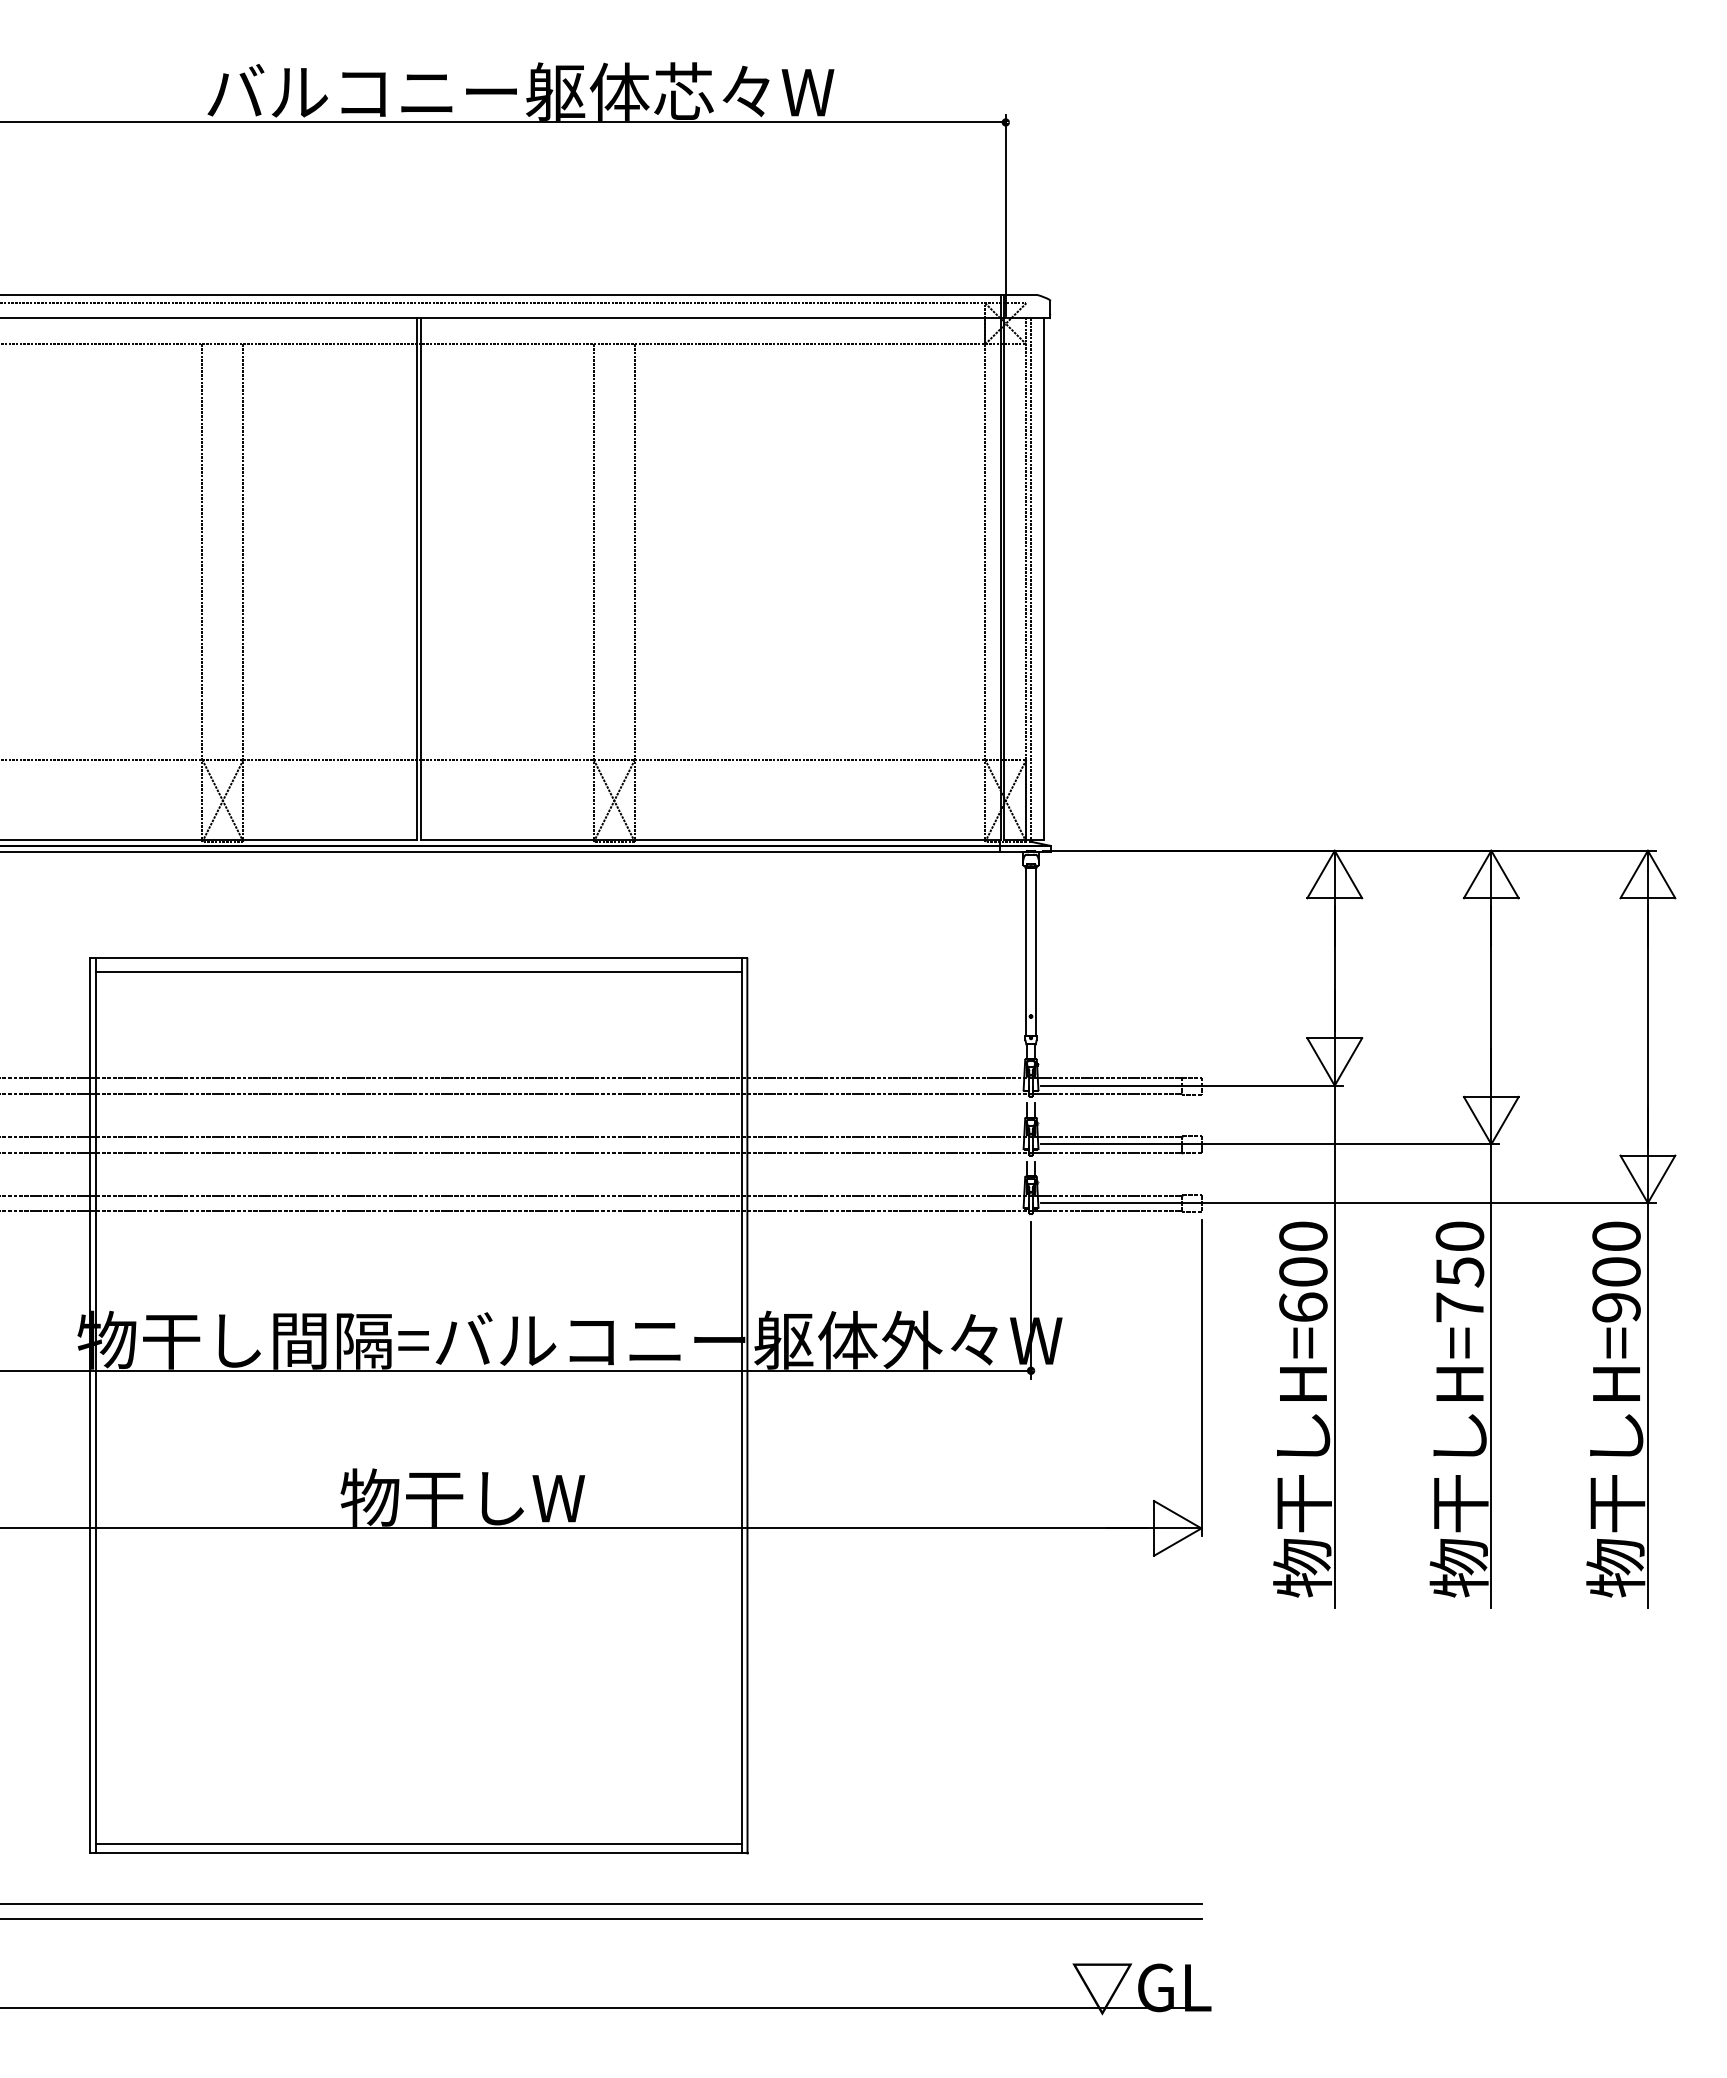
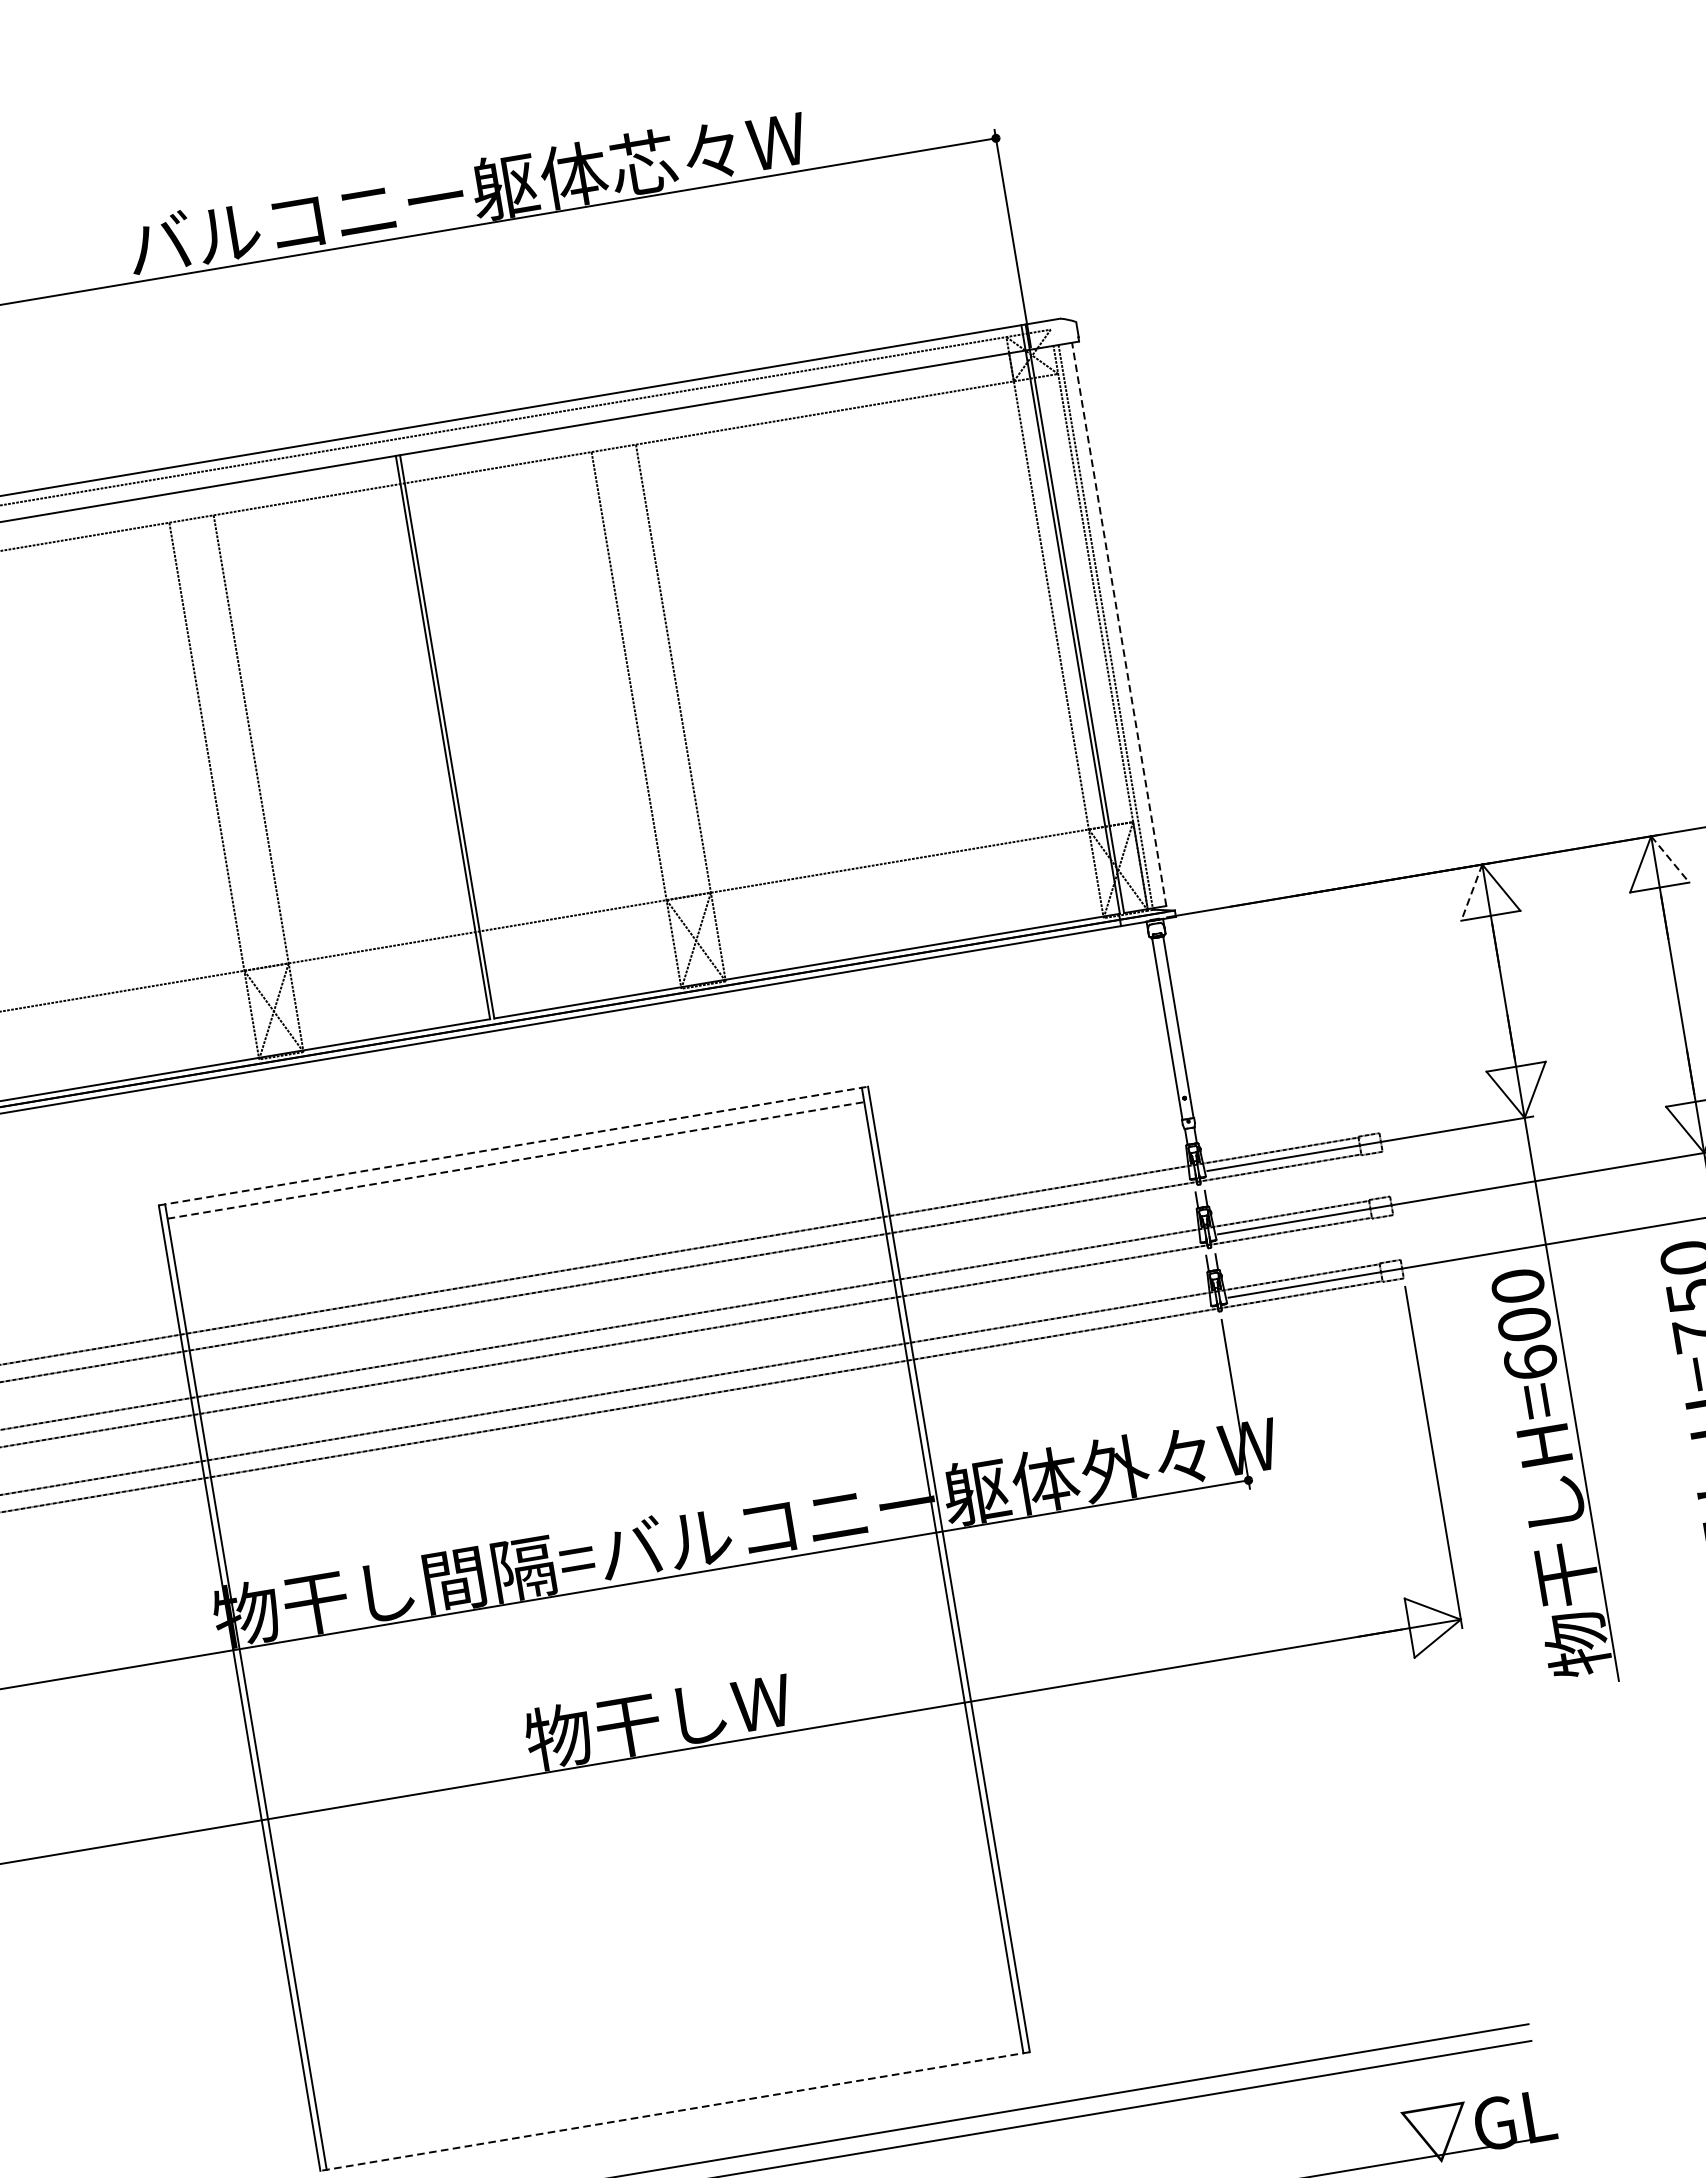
line: (1043, 578) -> (1118, 623), solid -> dashed
line: (1320, 874) -> (1471, 892), solid -> dashed
line: (1505, 874) -> (1670, 859), solid -> dashed
line: (418, 958) -> (513, 1146), solid -> dashed
line: (418, 971) -> (515, 1160), solid -> dashed
line: (418, 1843) -> (673, 2100), removed
line: (418, 1853) -> (674, 2111), solid -> dashed

